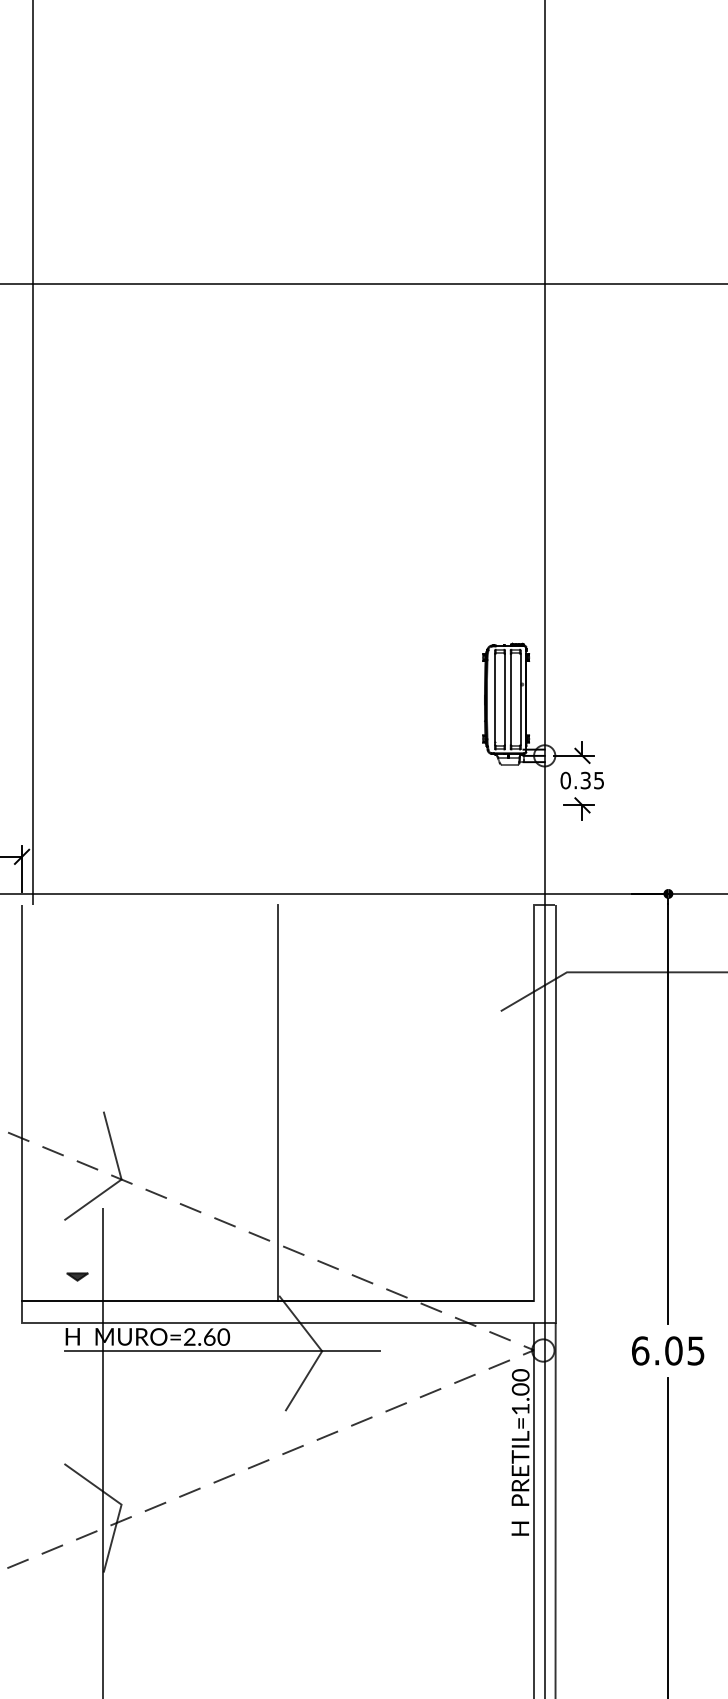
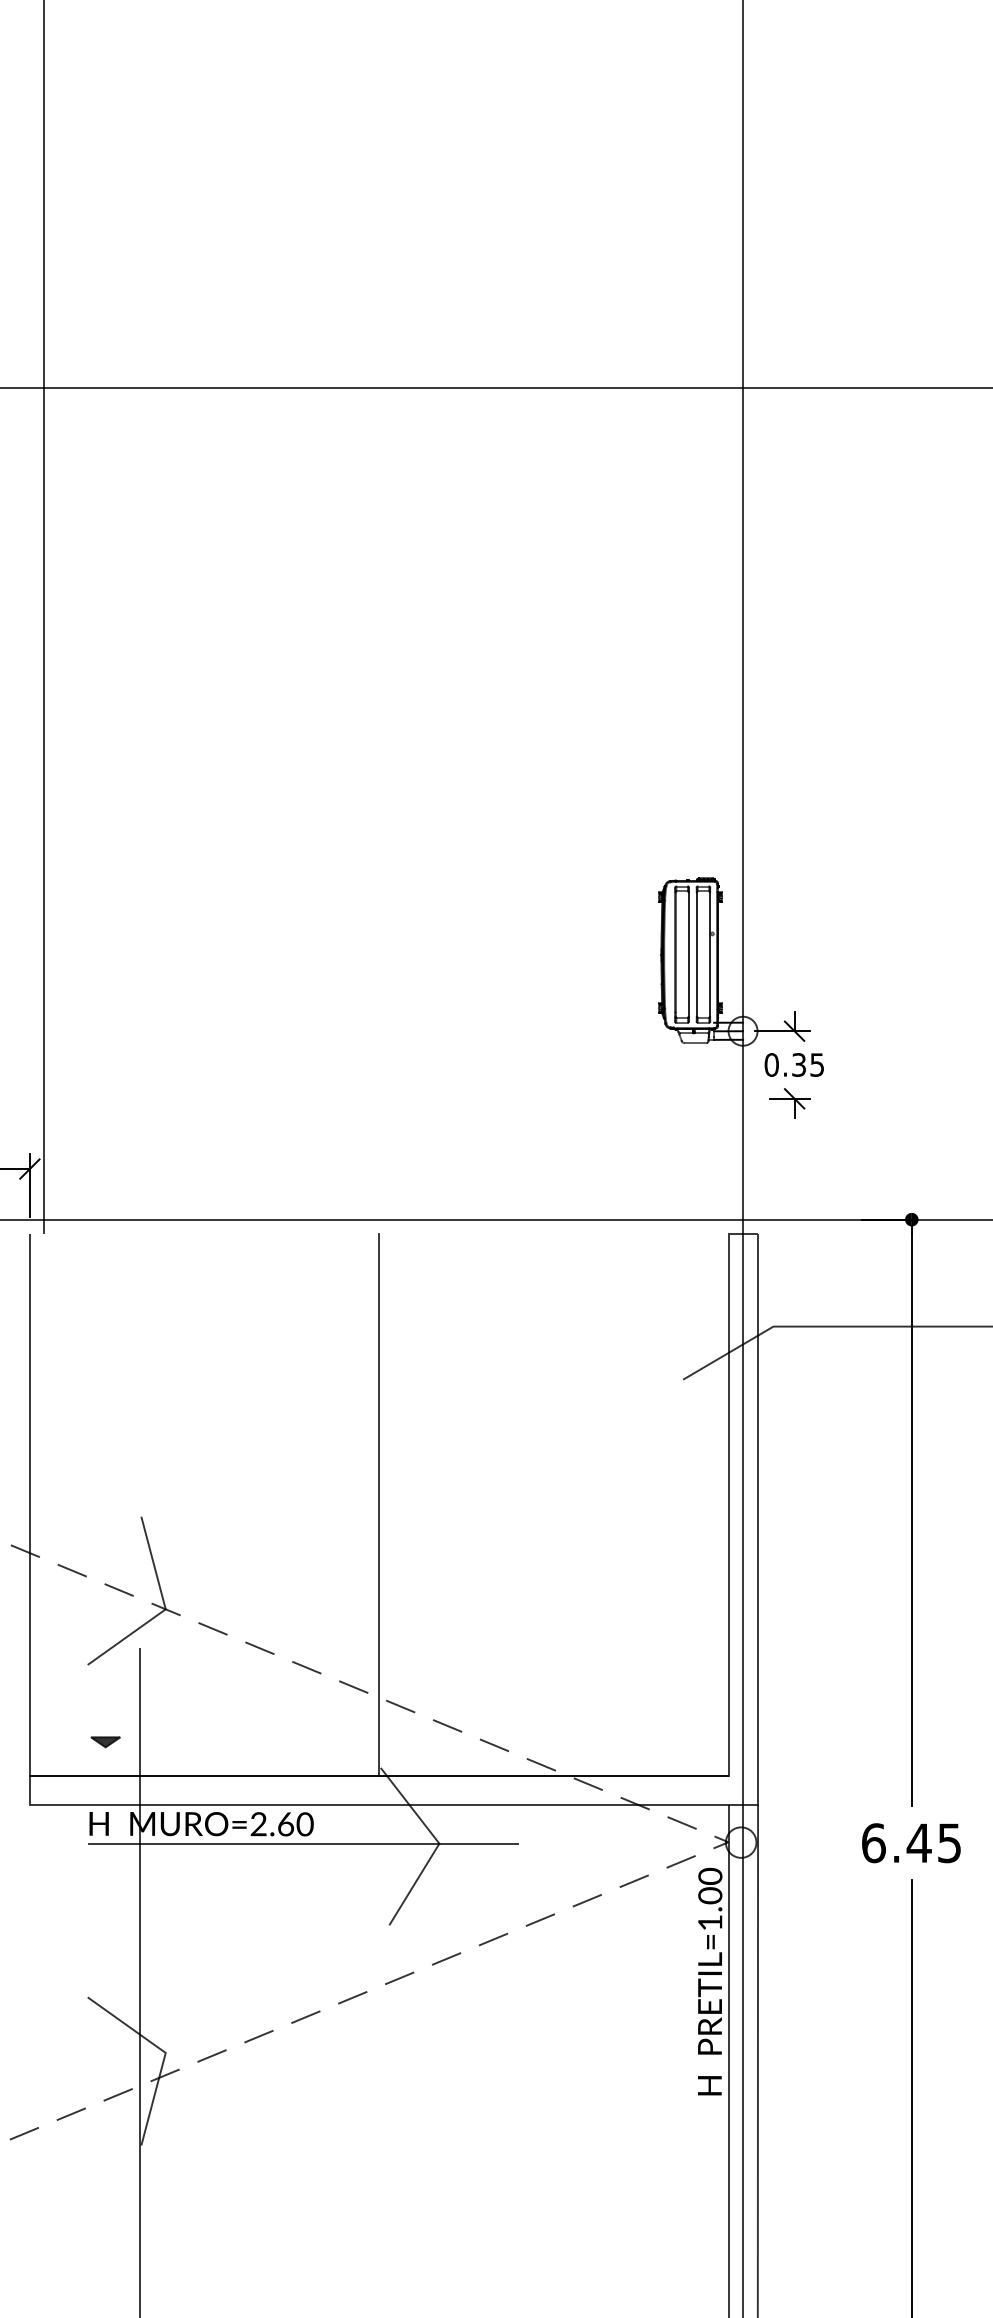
text: (673, 1351) -> (918, 1843), 6.05 -> 6.45

